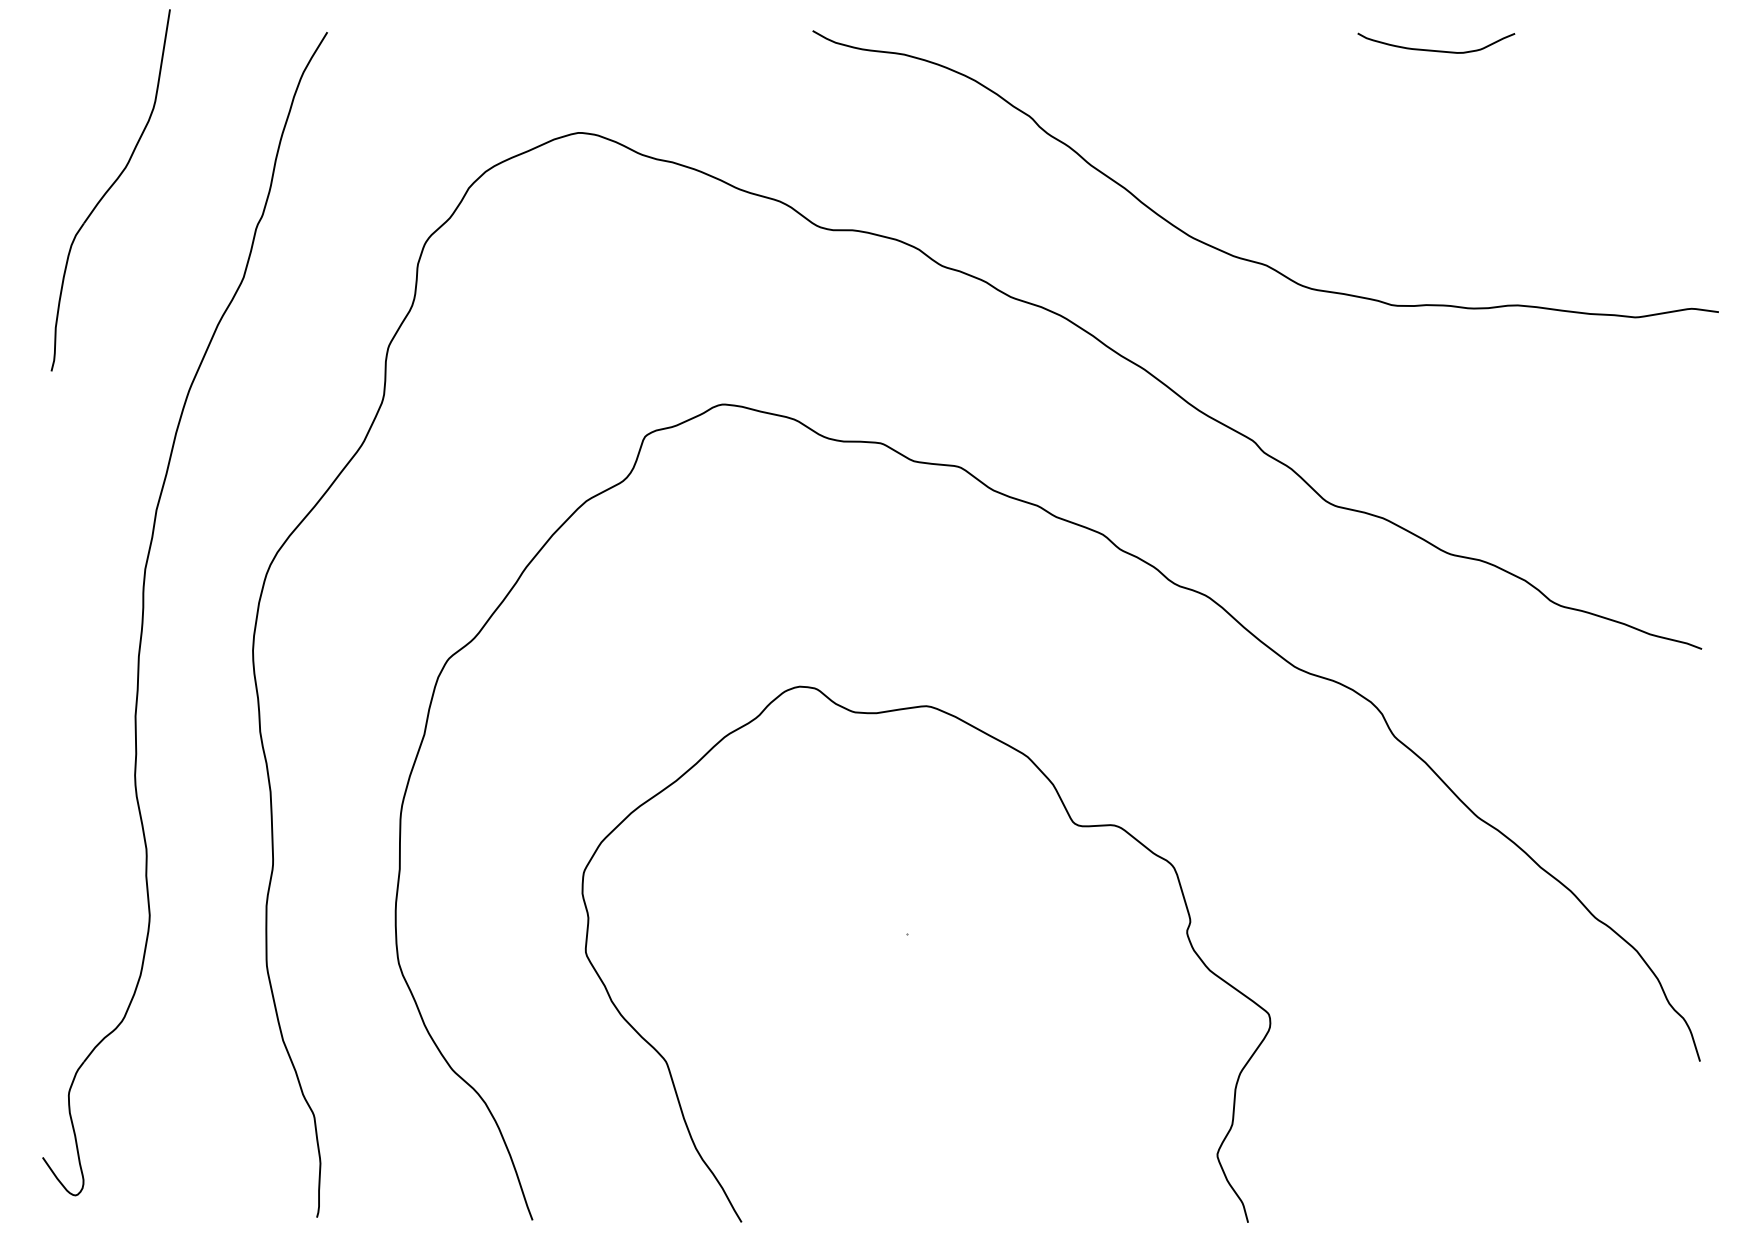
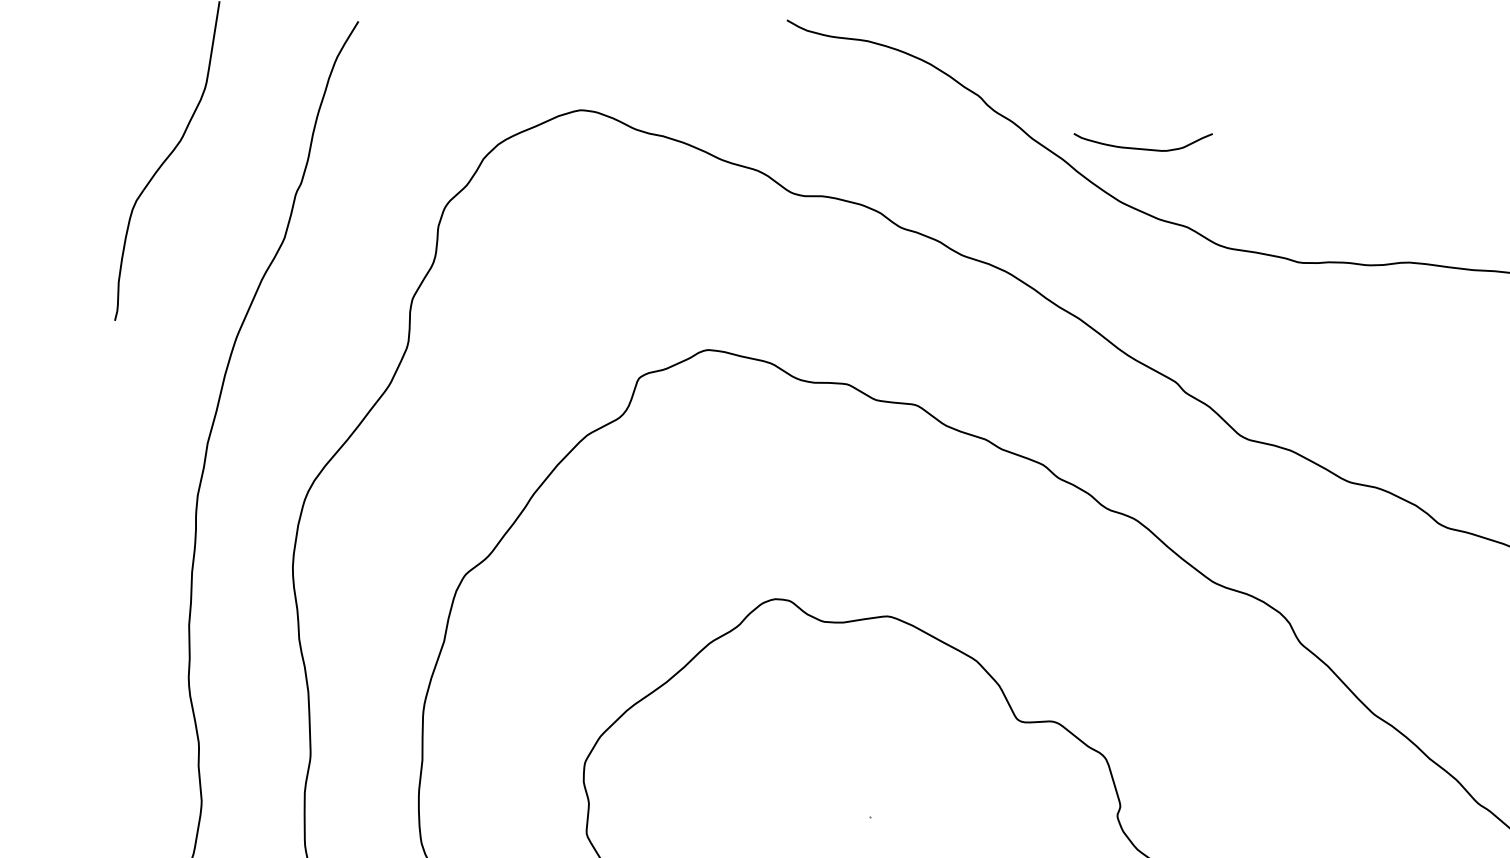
curve: (1436, 50) -> (1143, 148), moved

